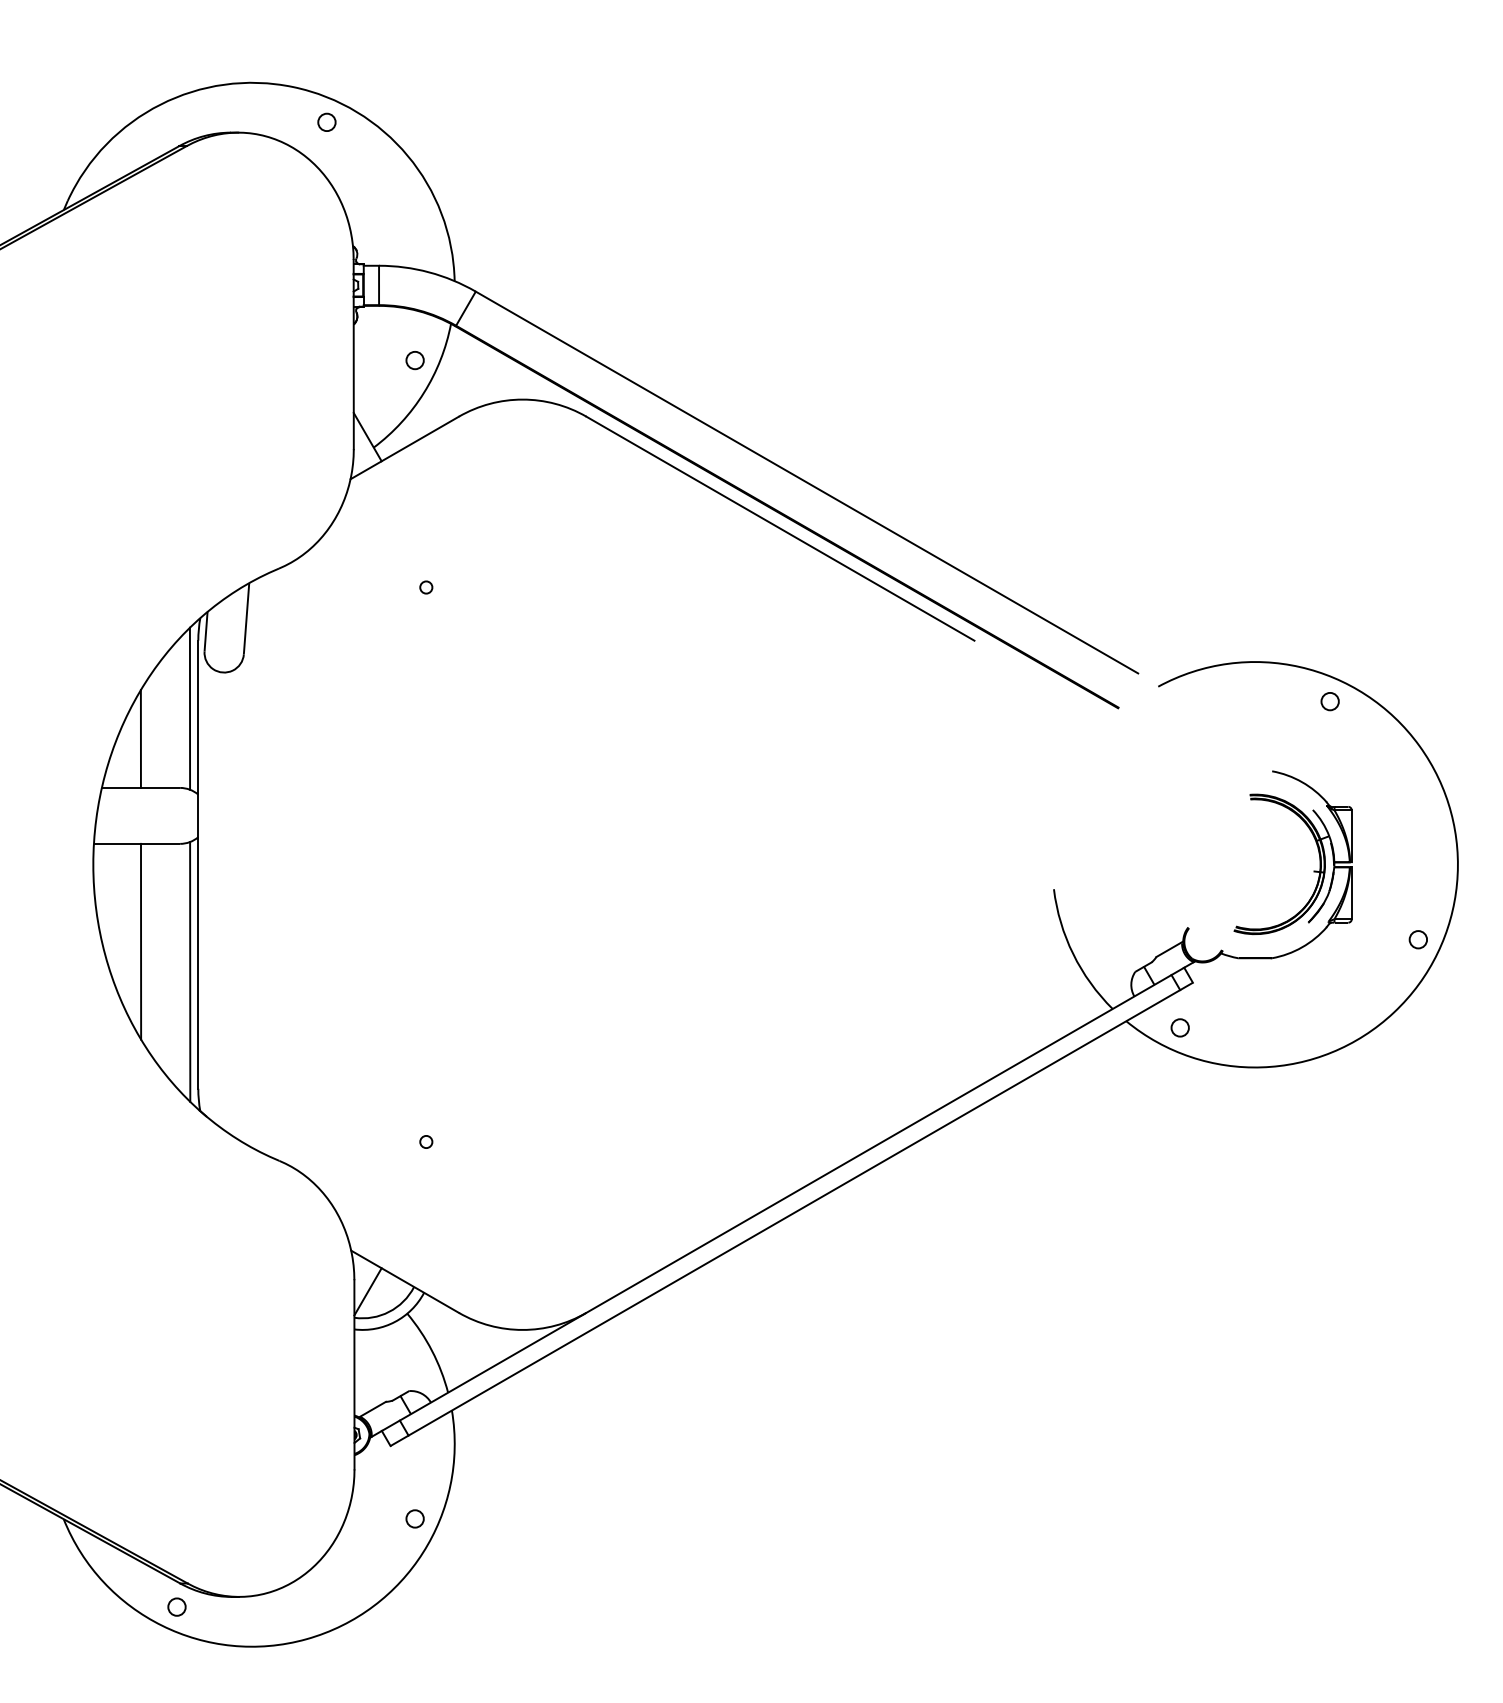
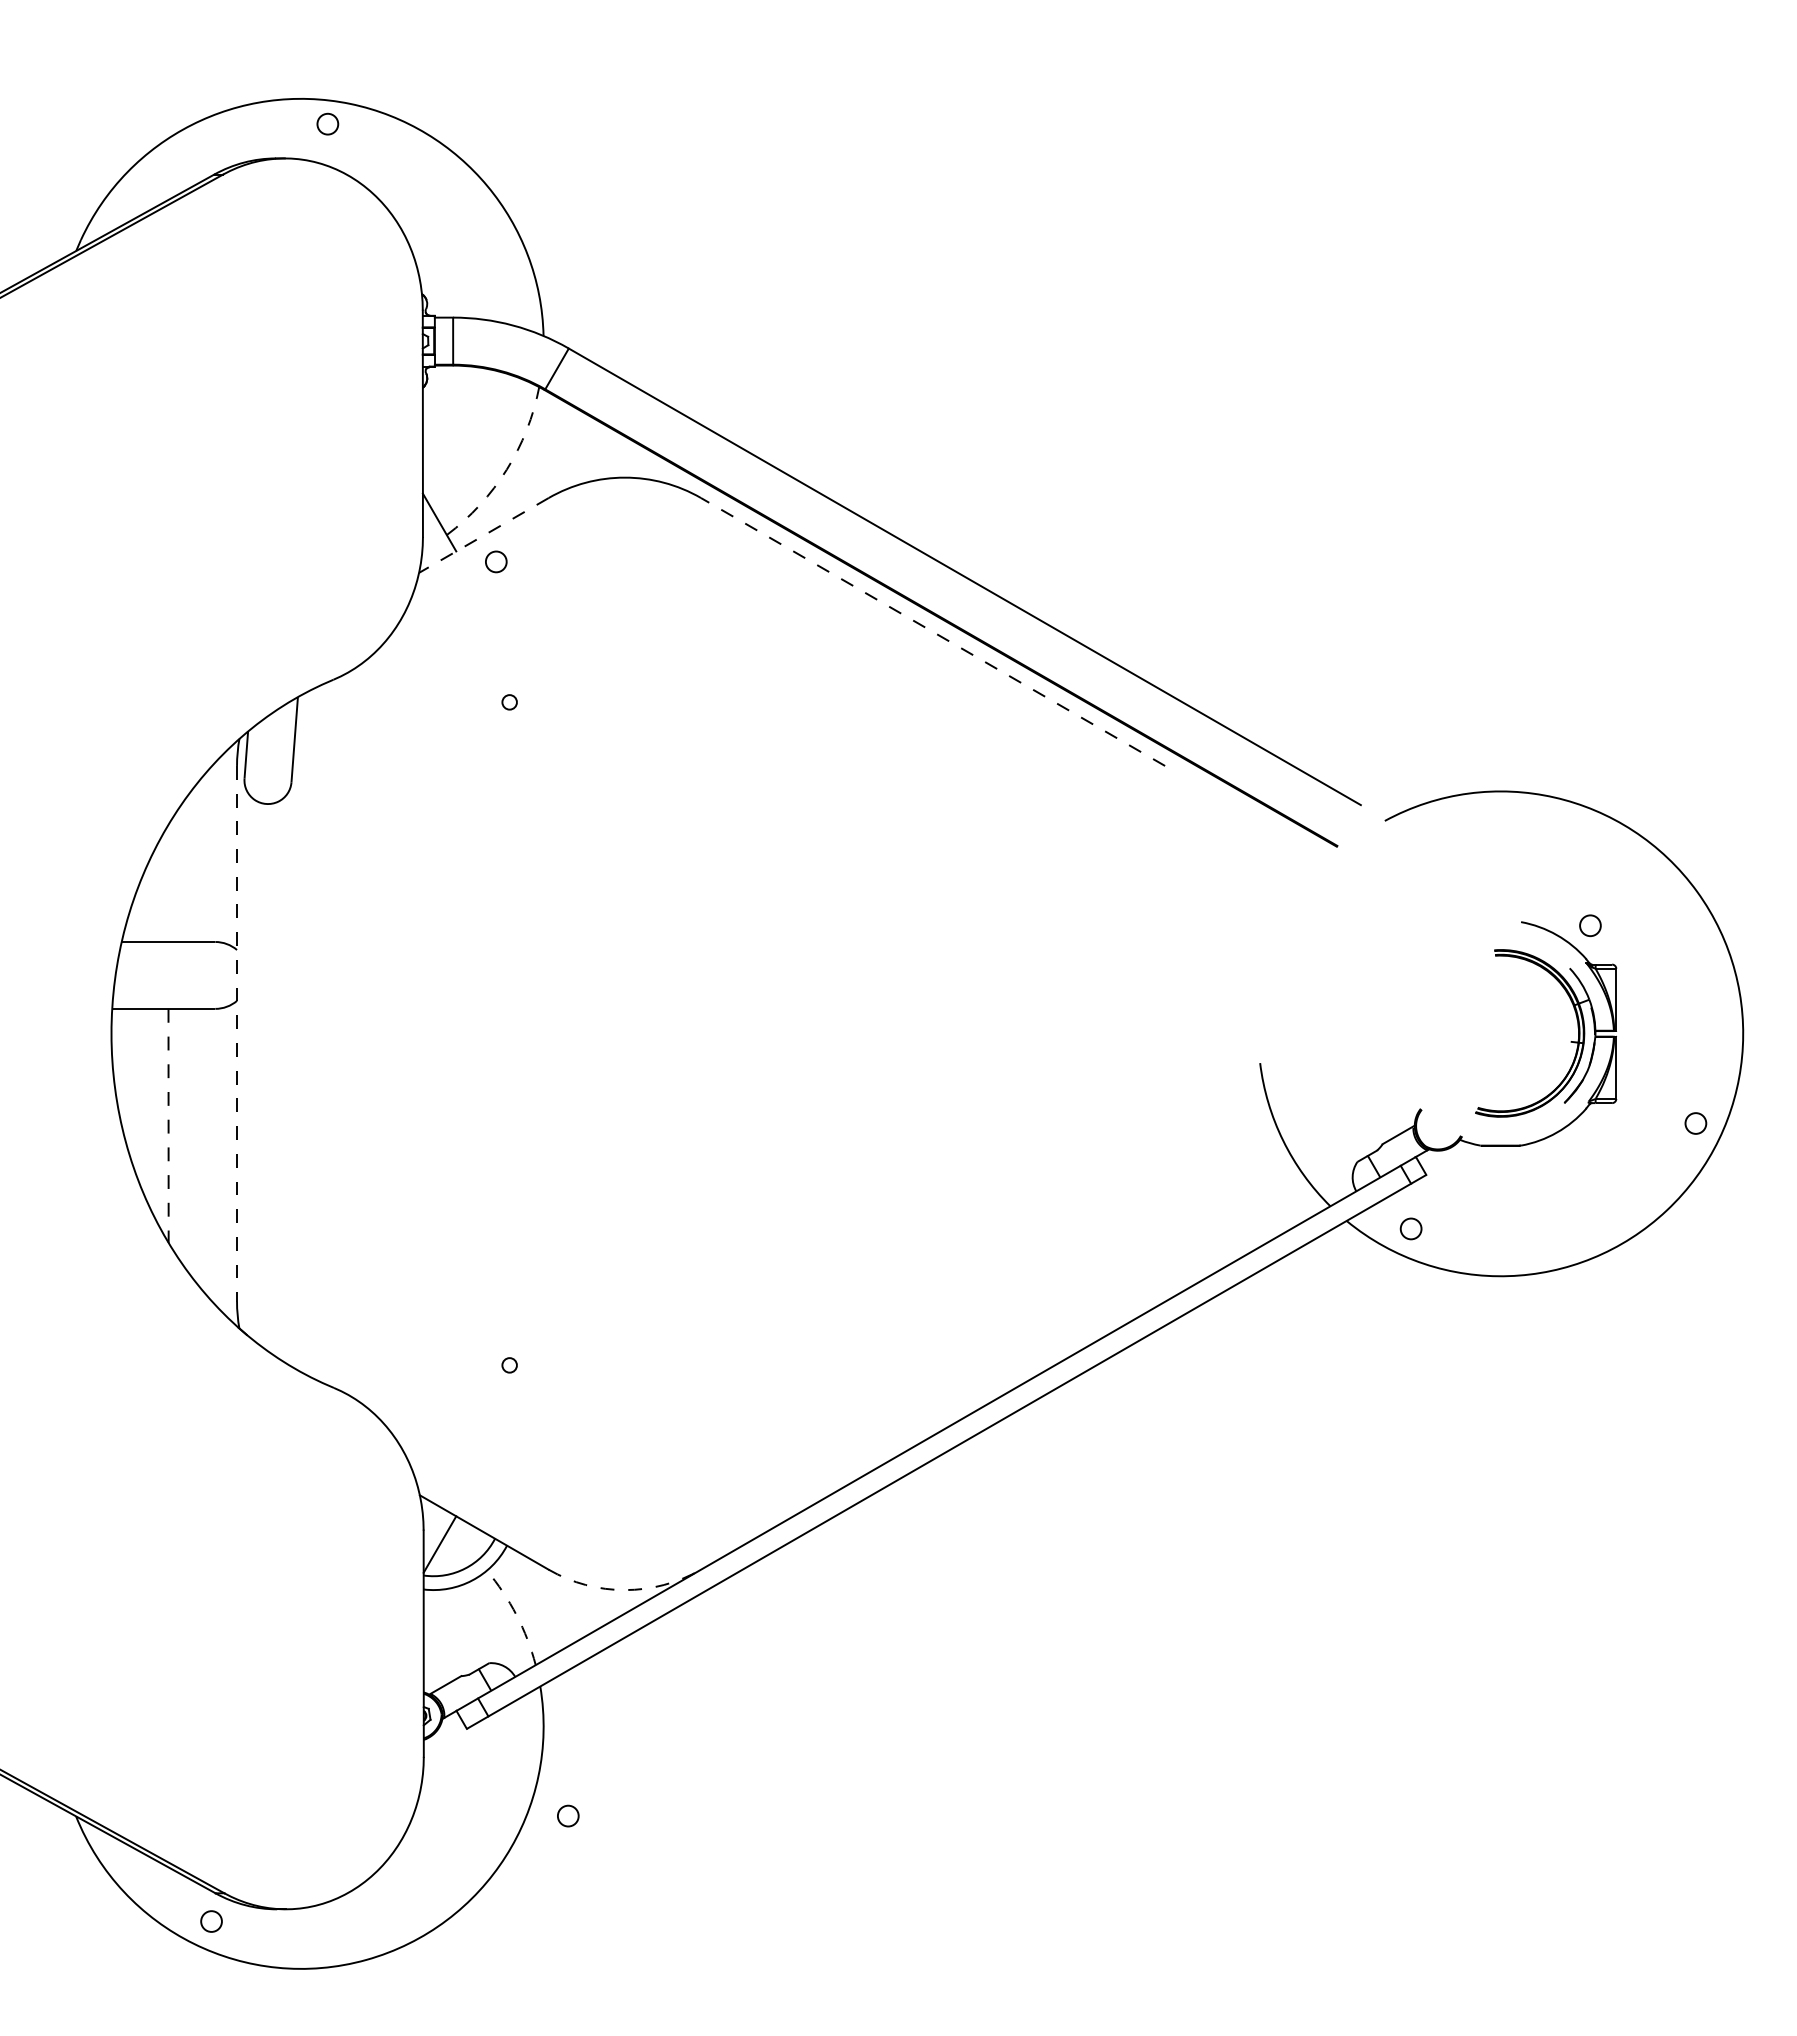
circle: (326, 121) -> (327, 123), moved
circle: (415, 360) -> (496, 561), moved
arc: (423, 392) -> (506, 469), solid -> dashed
line: (404, 447) -> (483, 535), solid -> dashed
line: (780, 529) -> (933, 632), solid -> dashed
circle: (1330, 701) -> (1590, 925), moved
line: (190, 708) -> (227, 847), removed
line: (141, 738) -> (168, 882), removed
line: (198, 864) -> (237, 1033), solid -> dashed
line: (141, 942) -> (168, 1126), solid -> dashed
line: (190, 971) -> (227, 1161), removed
arc: (522, 1330) -> (624, 1590), solid -> dashed
arc: (432, 1351) -> (516, 1615), solid -> dashed
circle: (415, 1518) -> (568, 1815), moved

